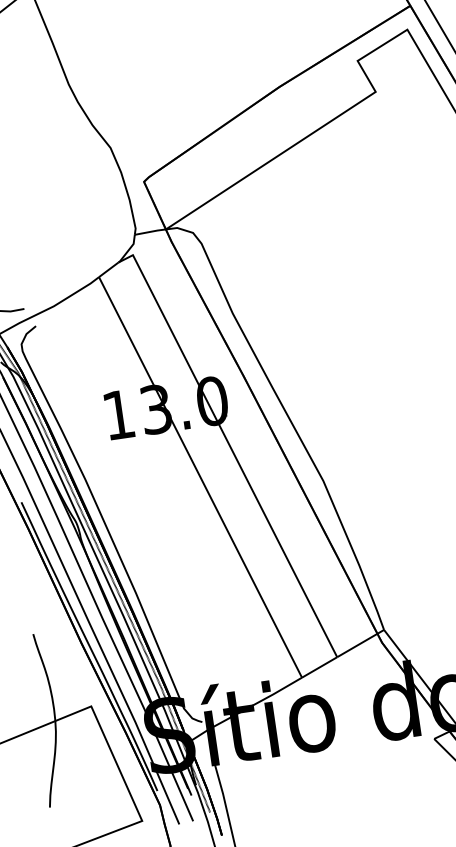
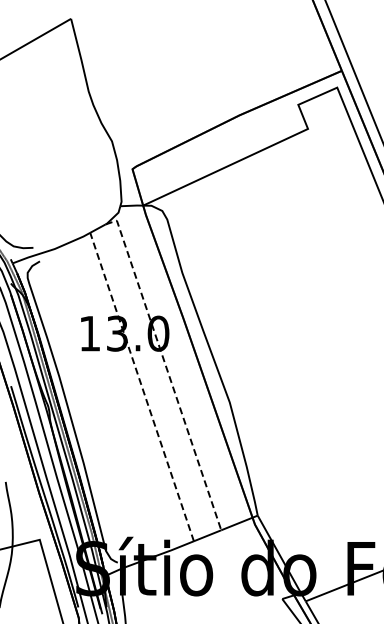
line: (231, 448) -> (167, 369), solid -> dashed
line: (201, 477) -> (142, 387), solid -> dashed

